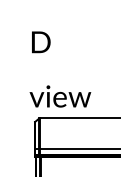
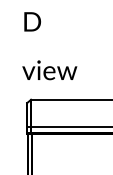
text: (60, 69) -> (49, 46), moved

